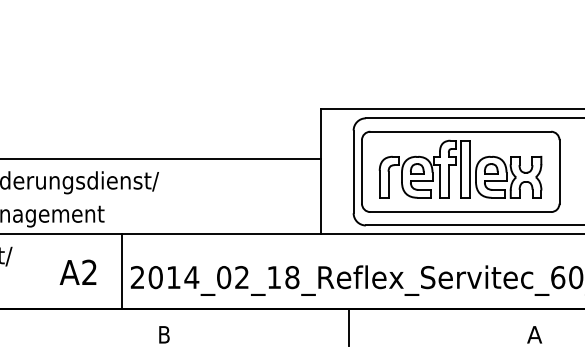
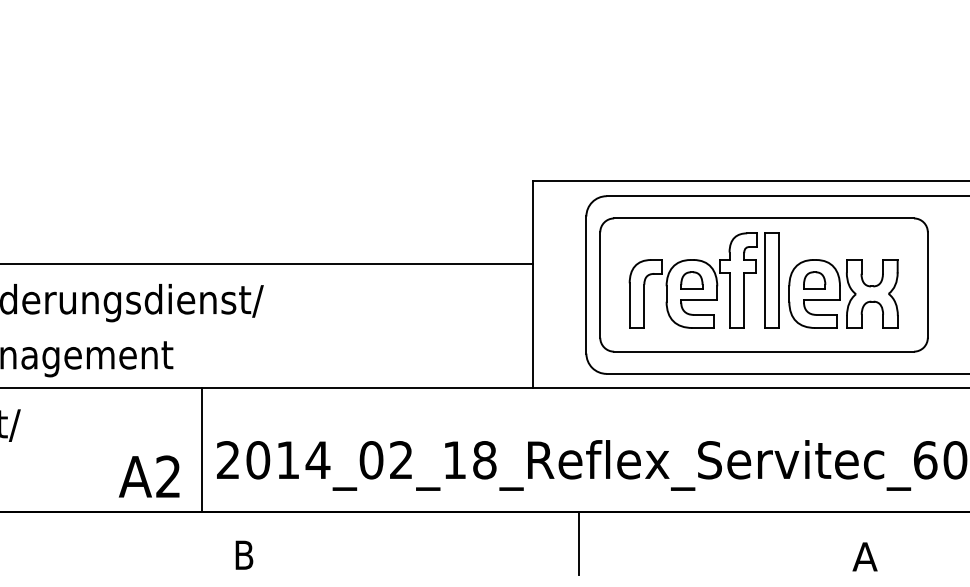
text: (77, 271) -> (148, 475), moved
text: (164, 334) -> (244, 554), moved
text: (534, 334) -> (864, 556), moved

